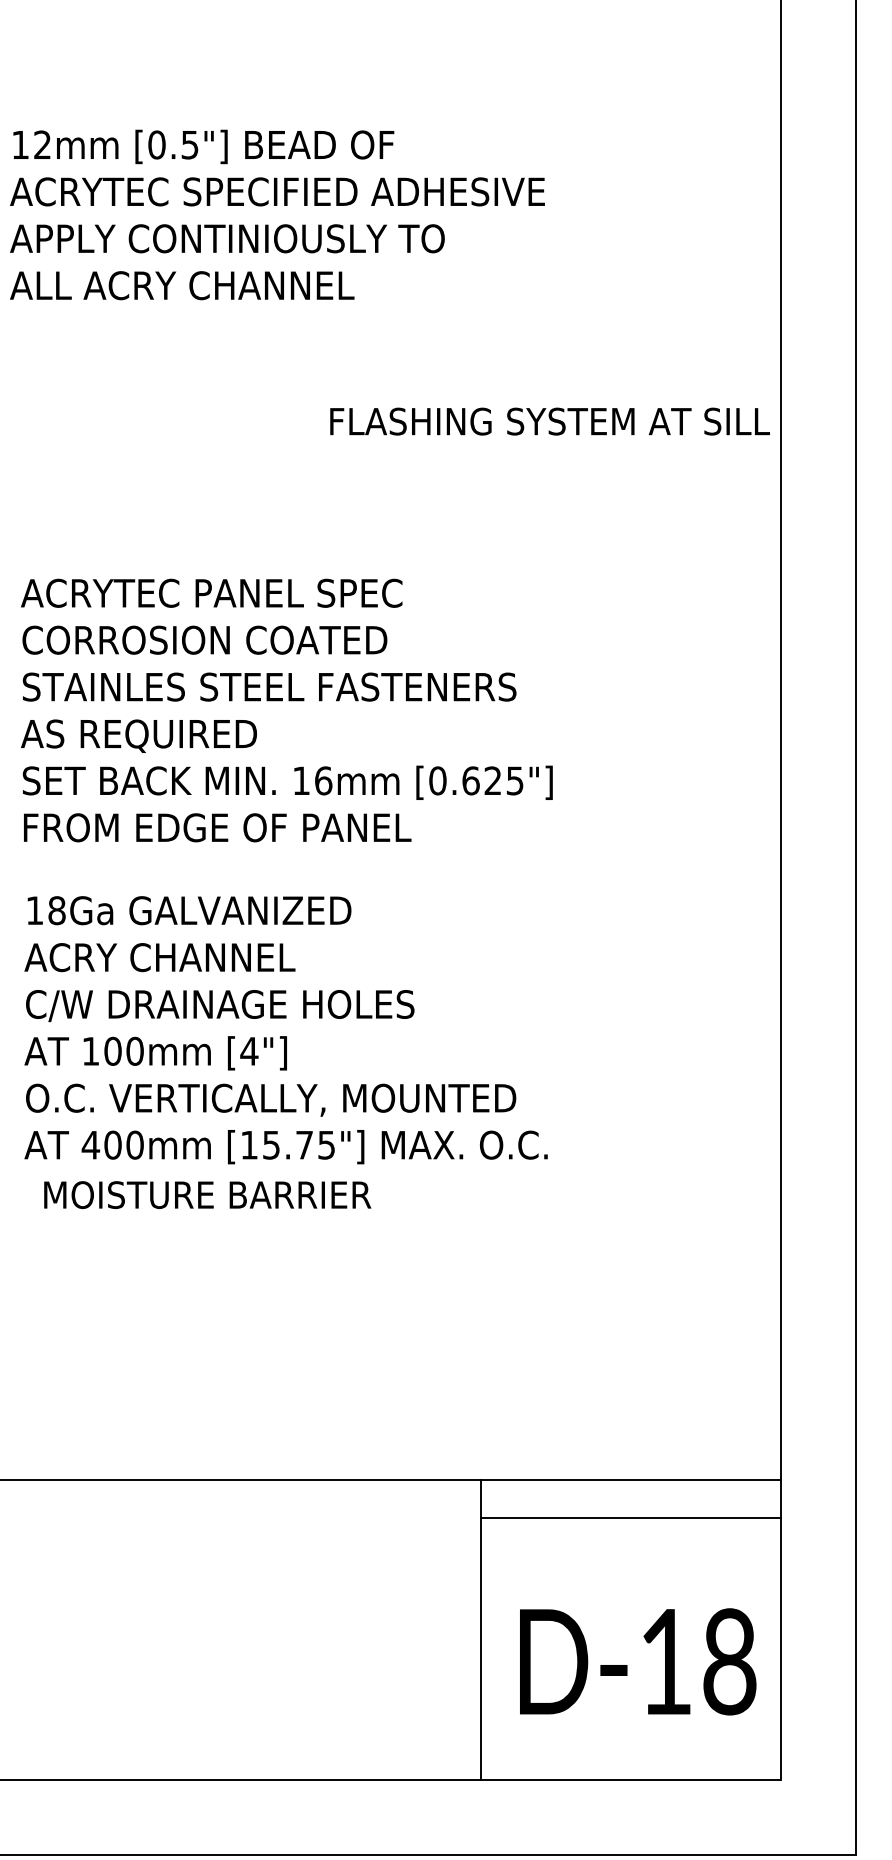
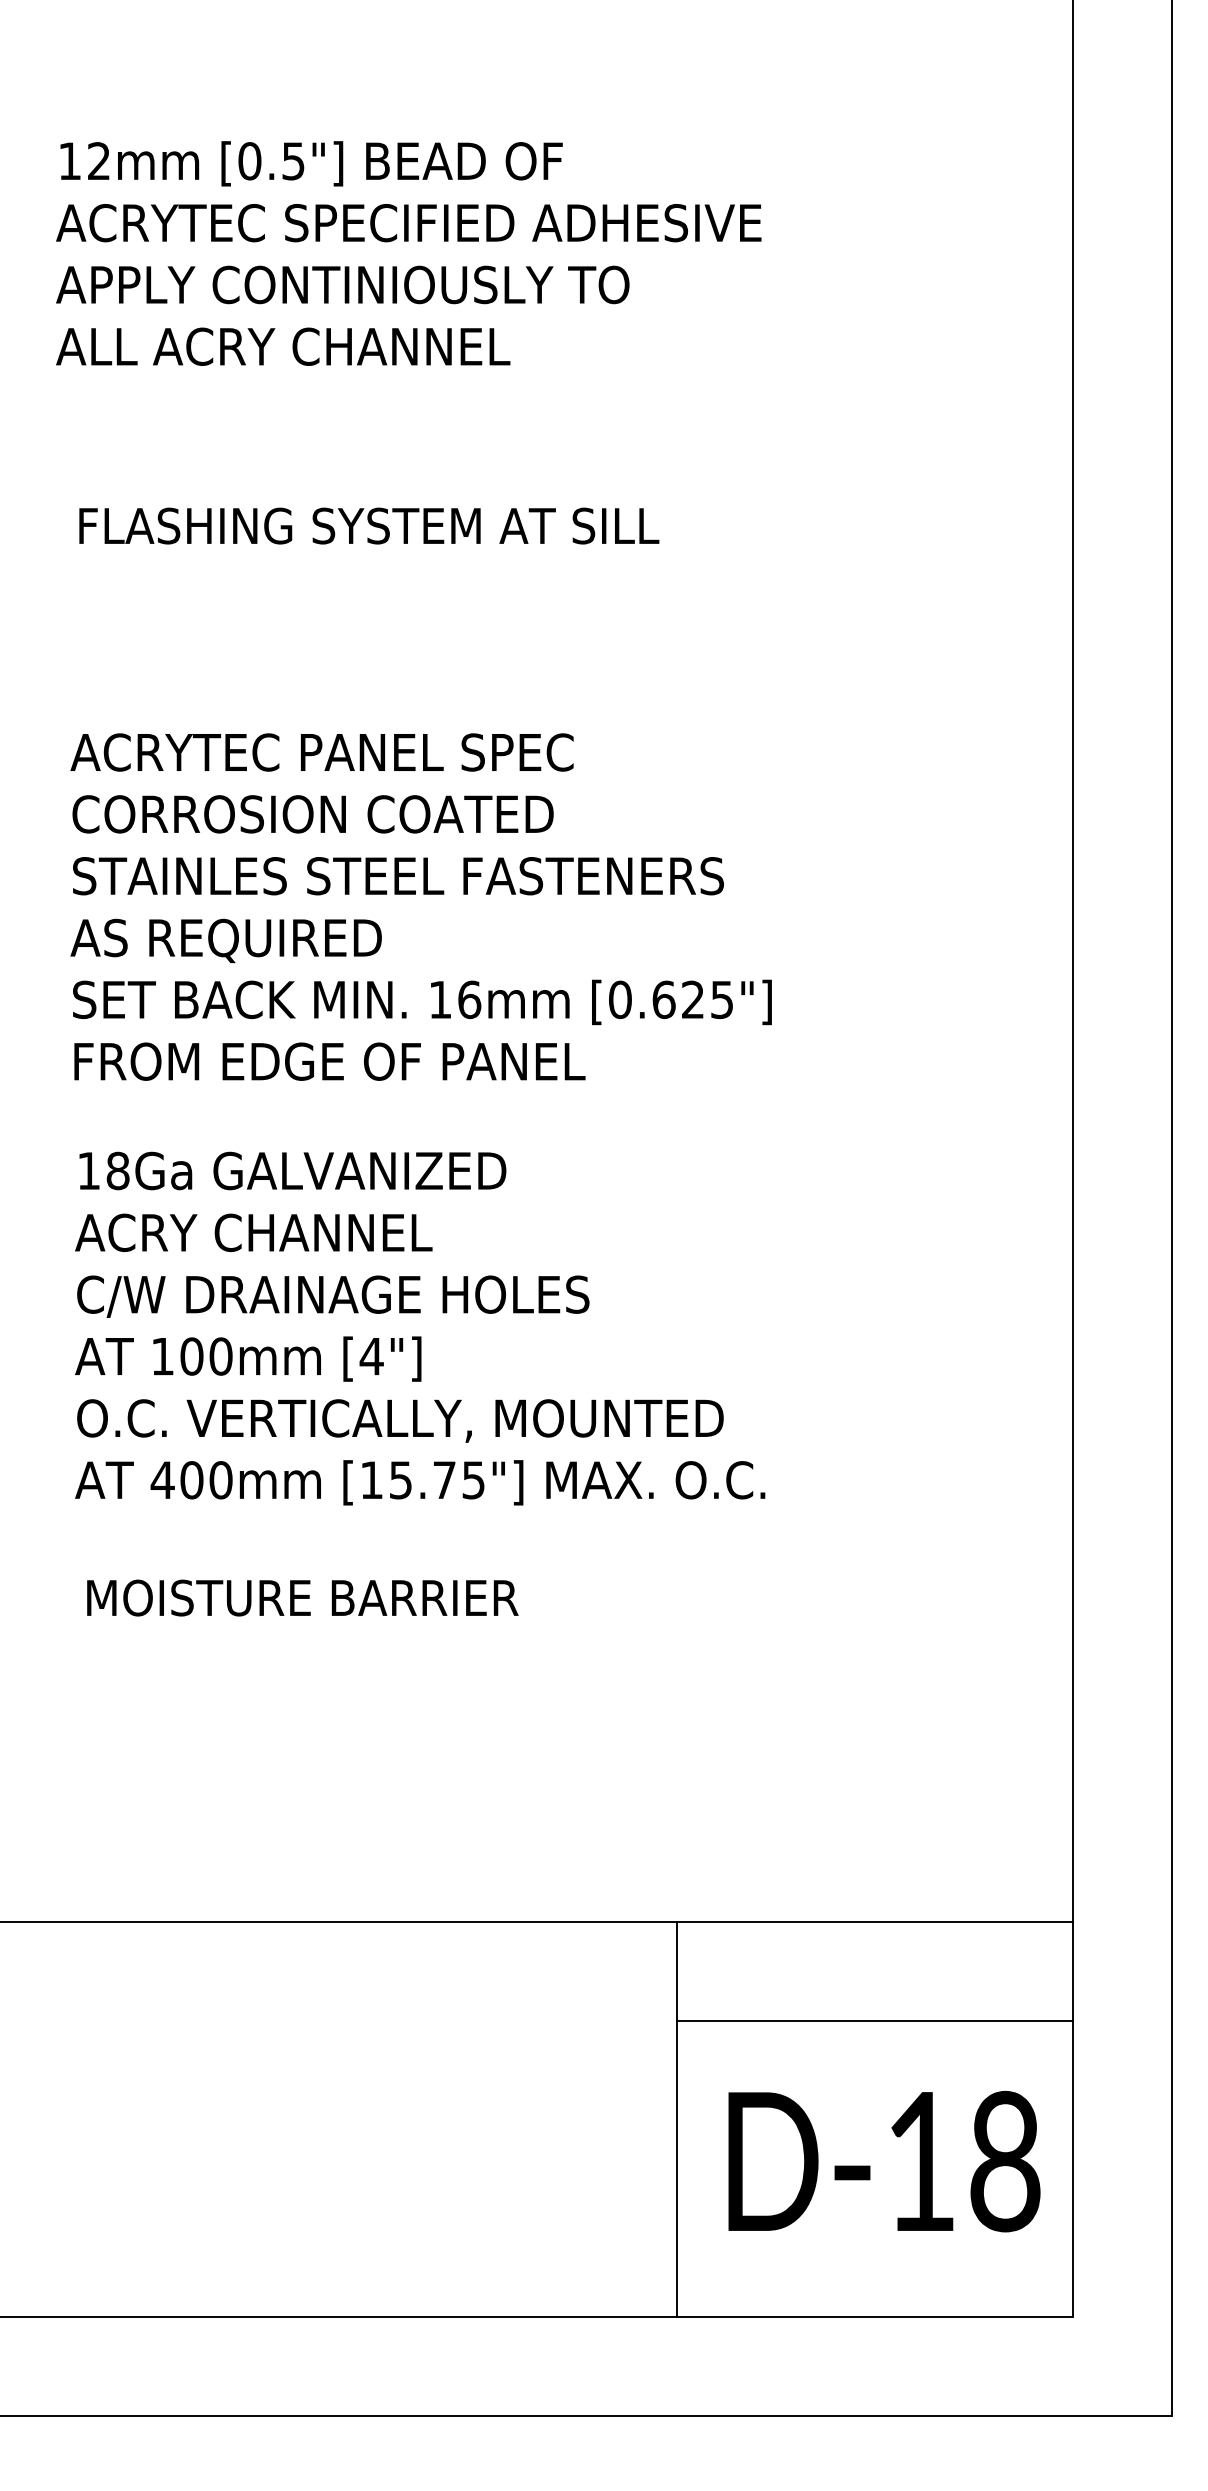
text: (550, 421) -> (369, 525), moved
text: (207, 1194) -> (302, 1597), moved
line: (630, 1518) -> (874, 2020), moved

